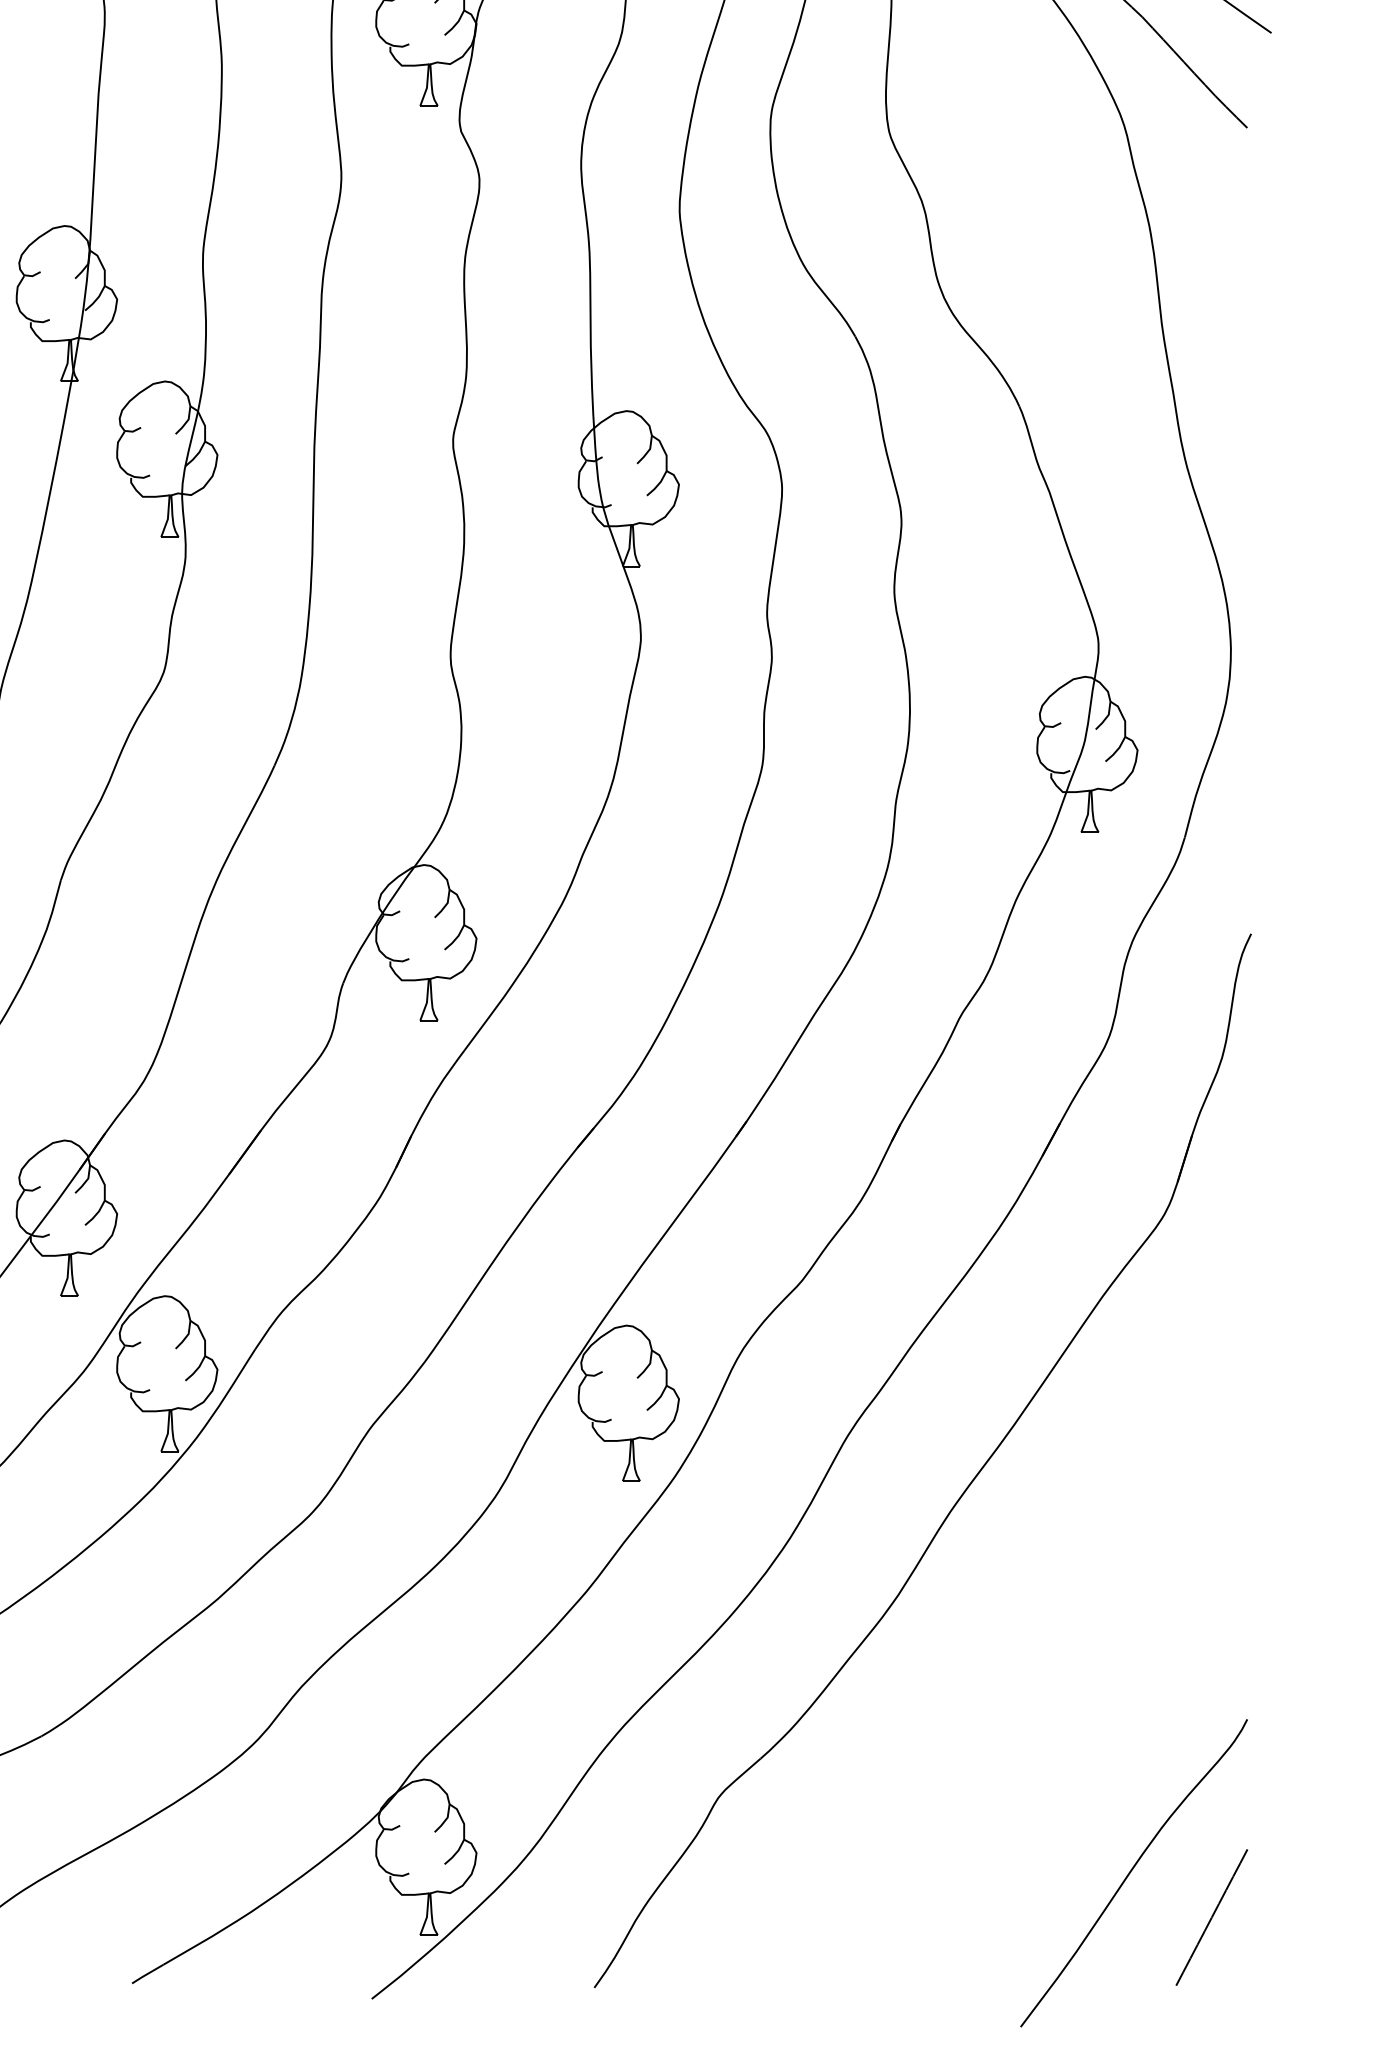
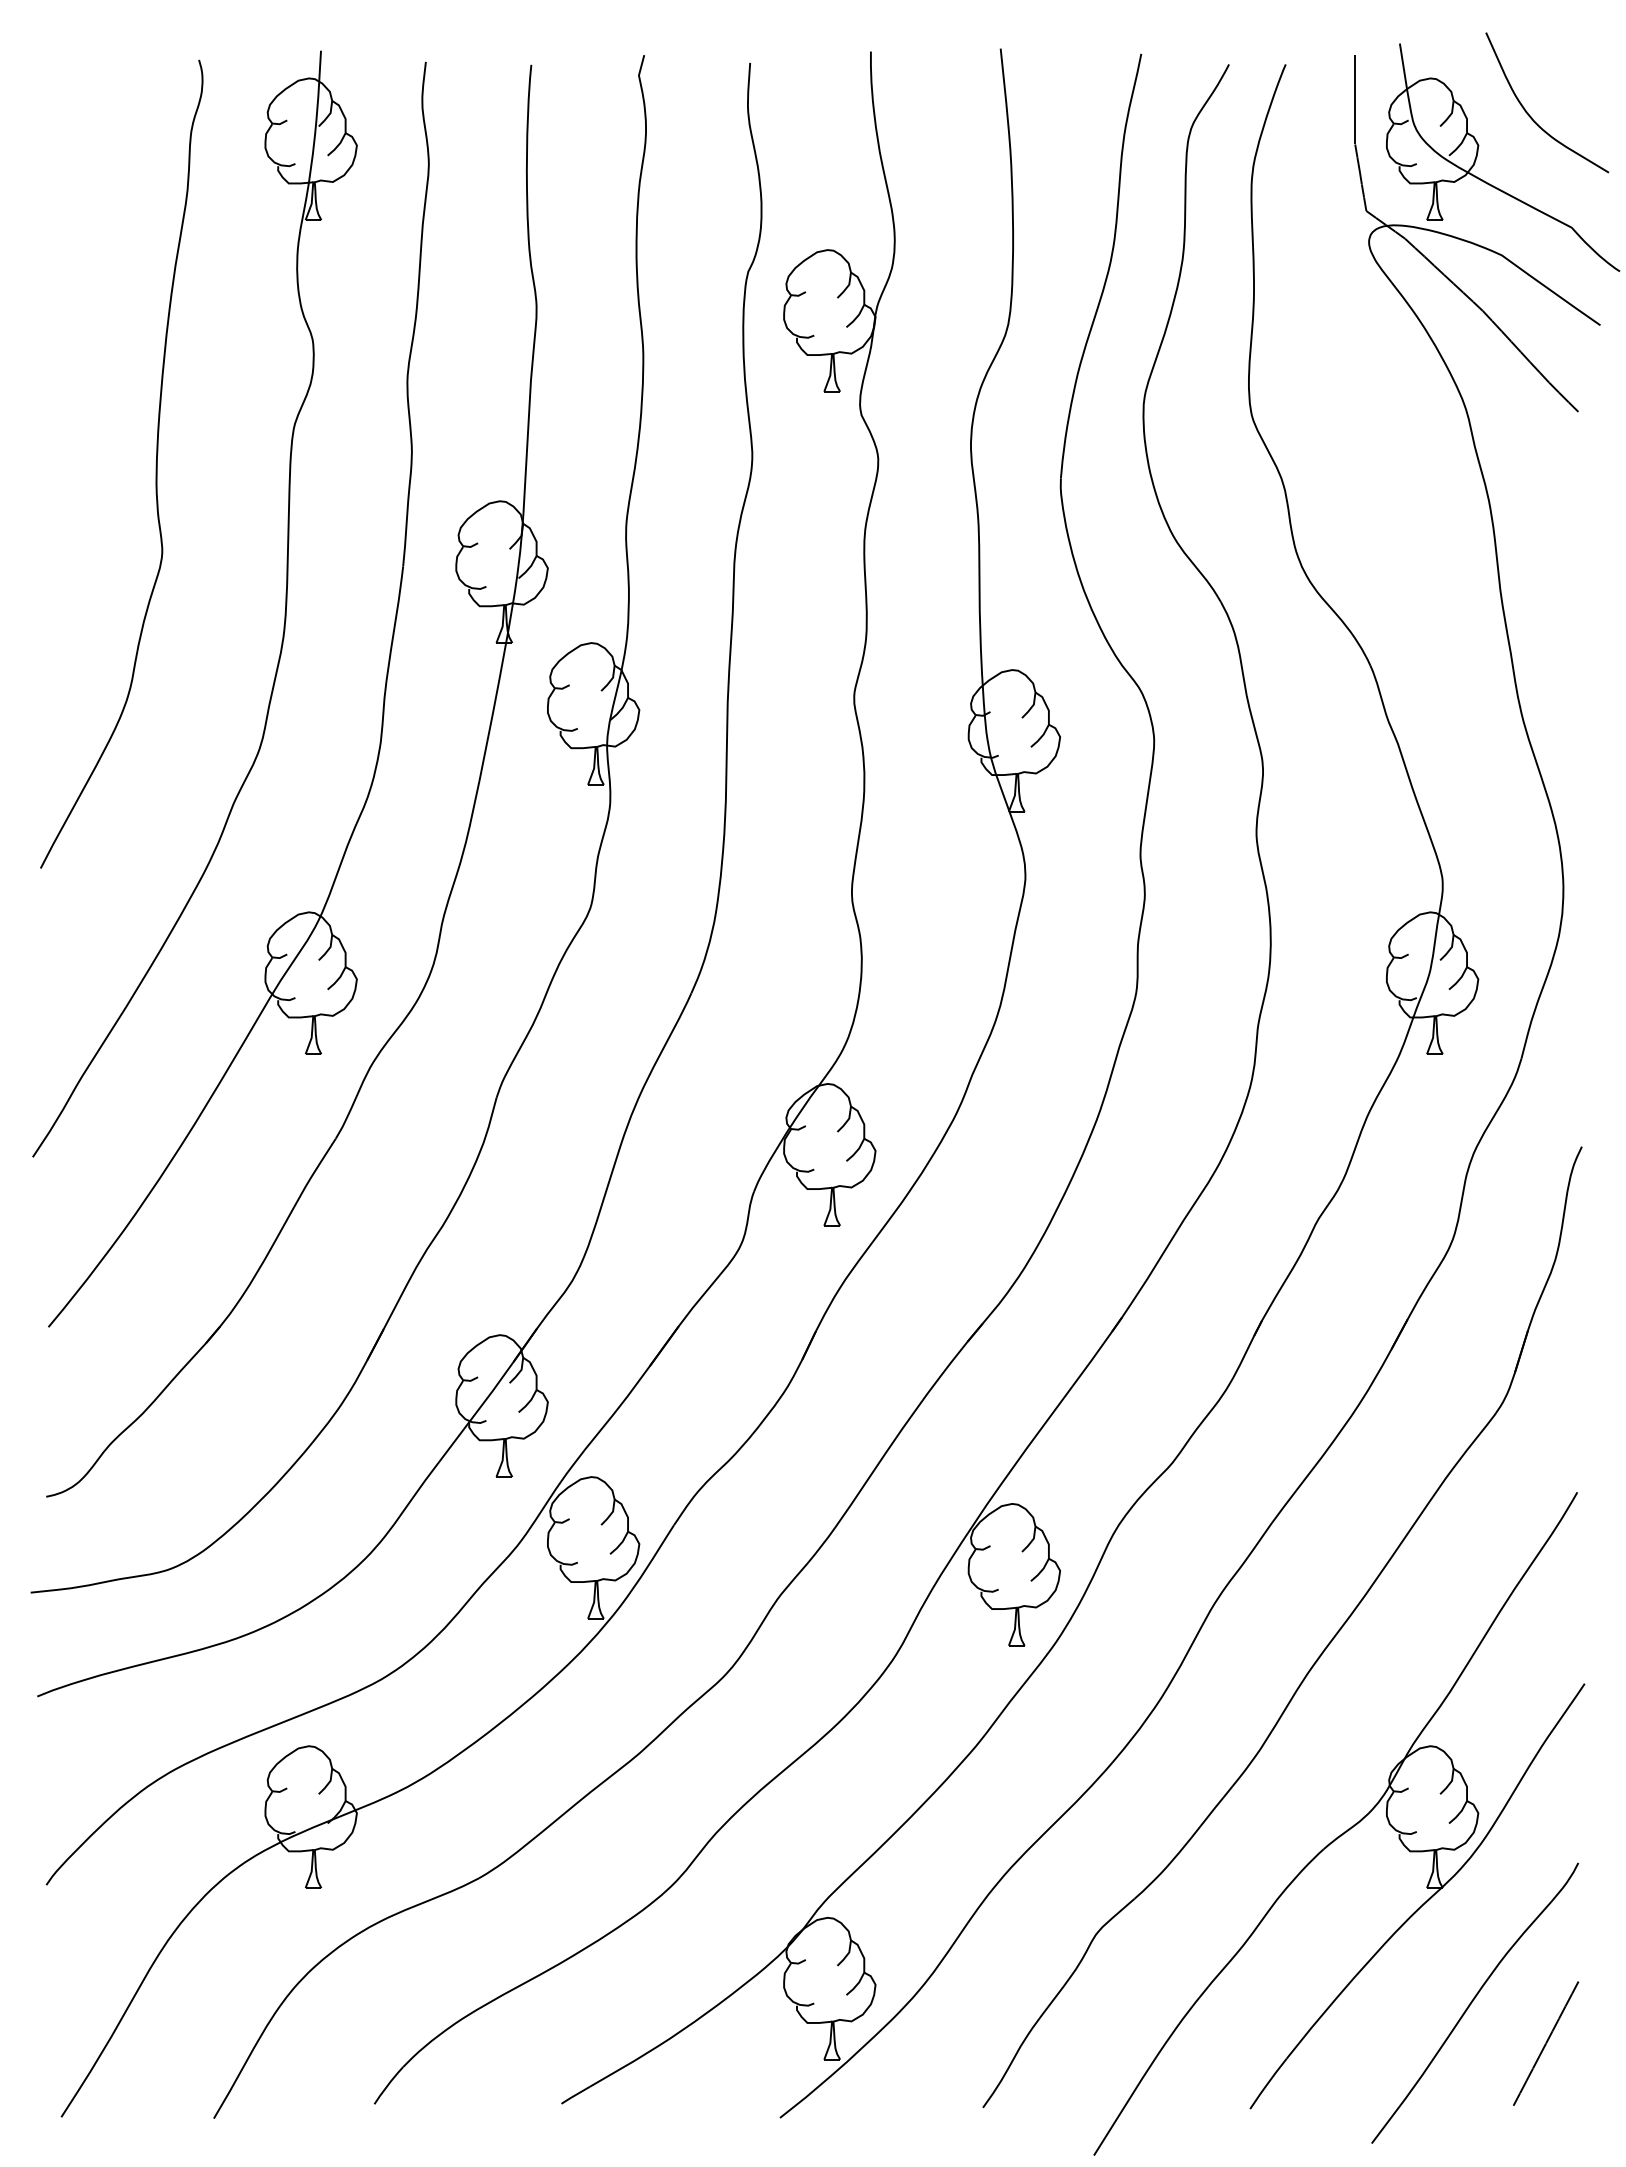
part: (990, 1684) -> (1344, 1831), added

